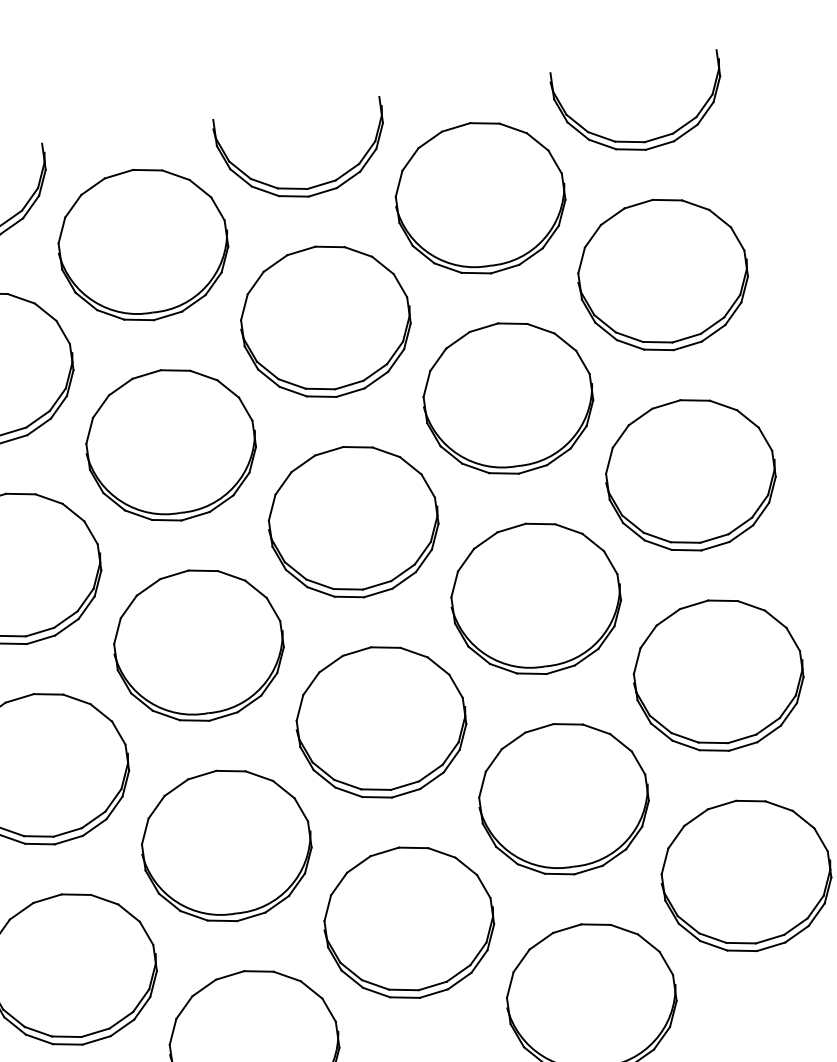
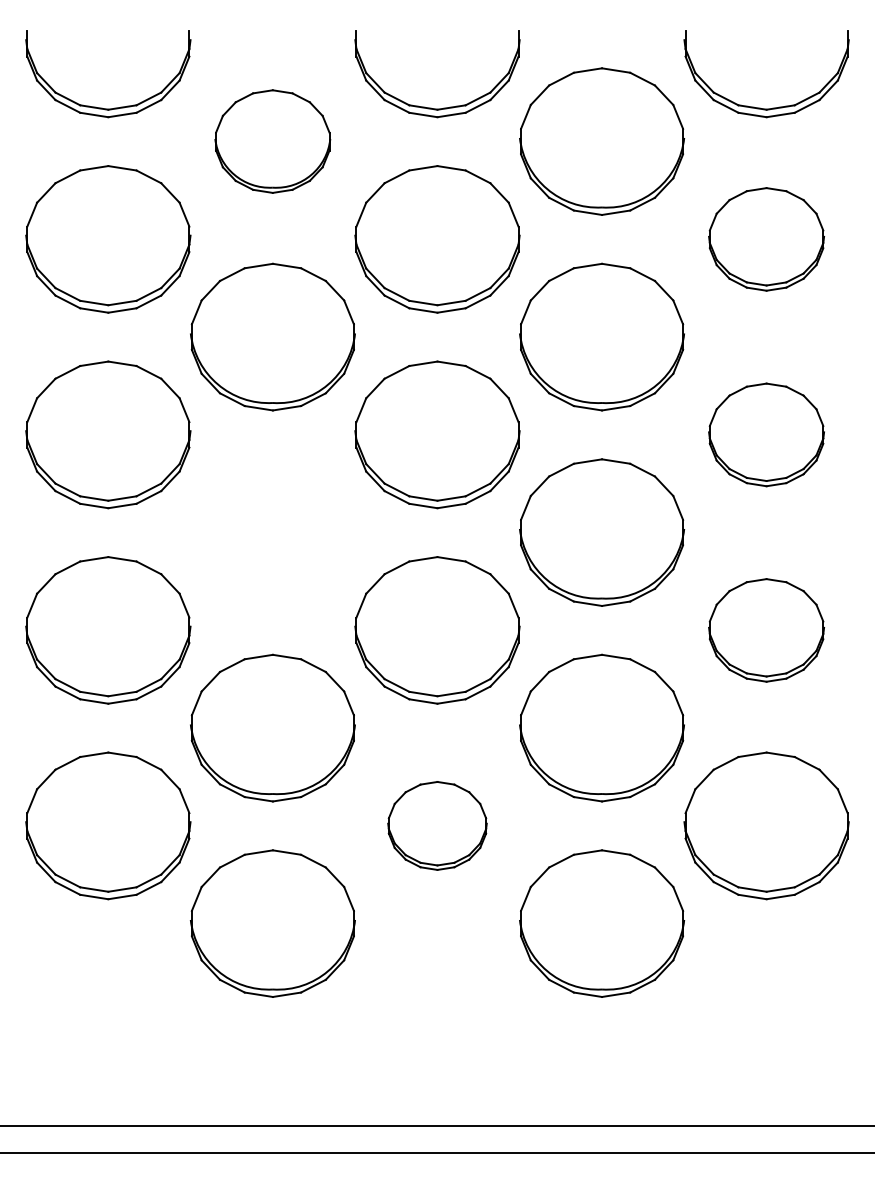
part: (142, 244) -> (272, 141), size x0.7
part: (663, 275) -> (766, 239), size x0.7
part: (690, 474) -> (766, 434), size x0.7
part: (198, 645) -> (272, 532), removed
part: (718, 675) -> (766, 630), size x0.7
part: (409, 922) -> (437, 825), size x0.6

